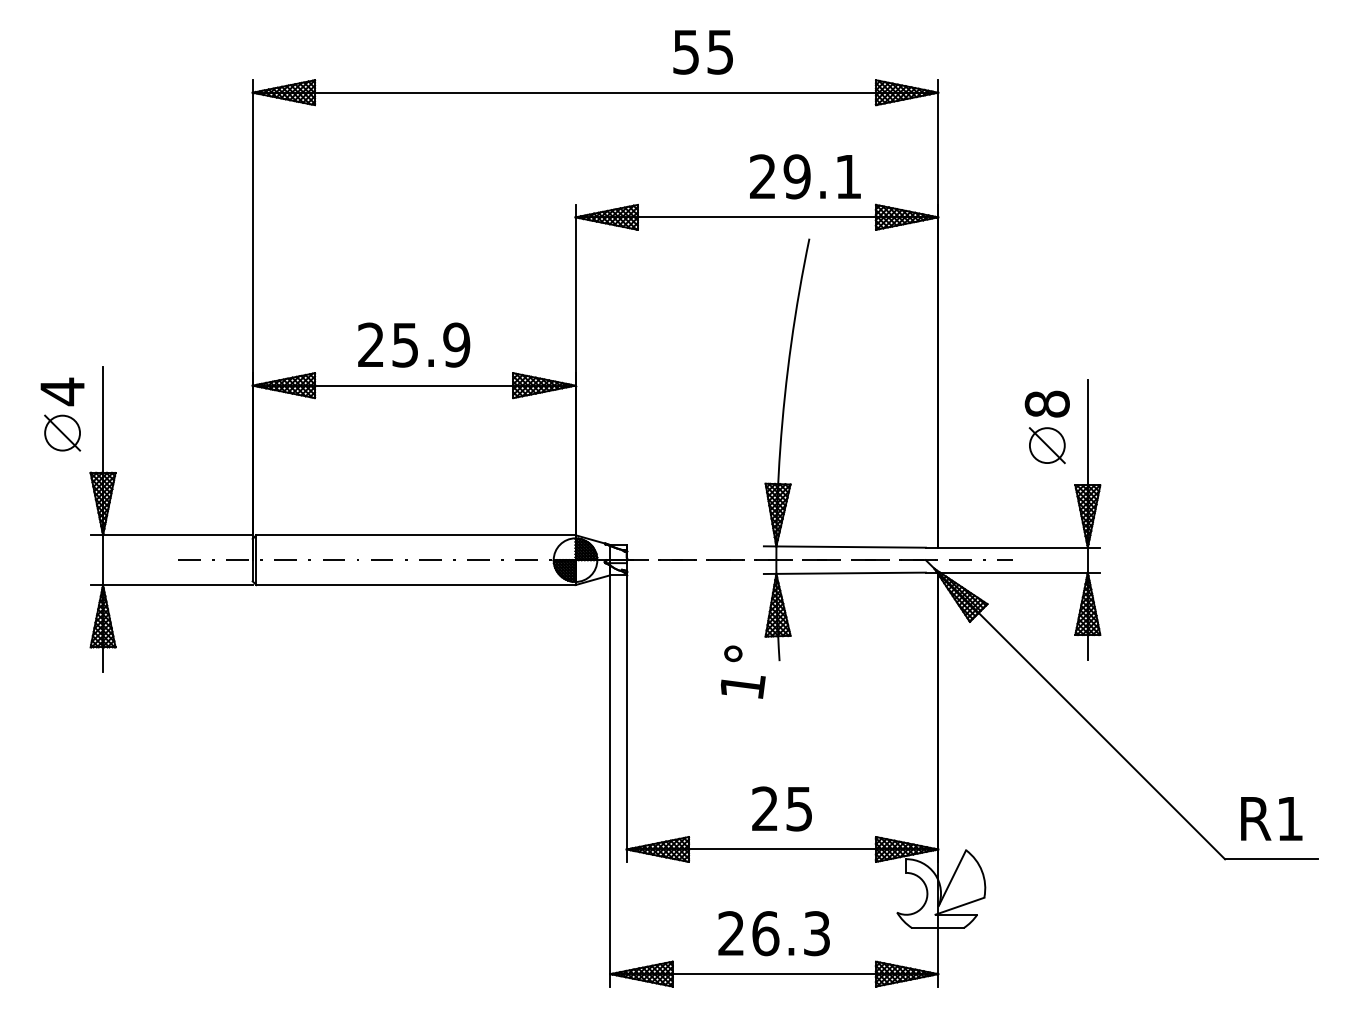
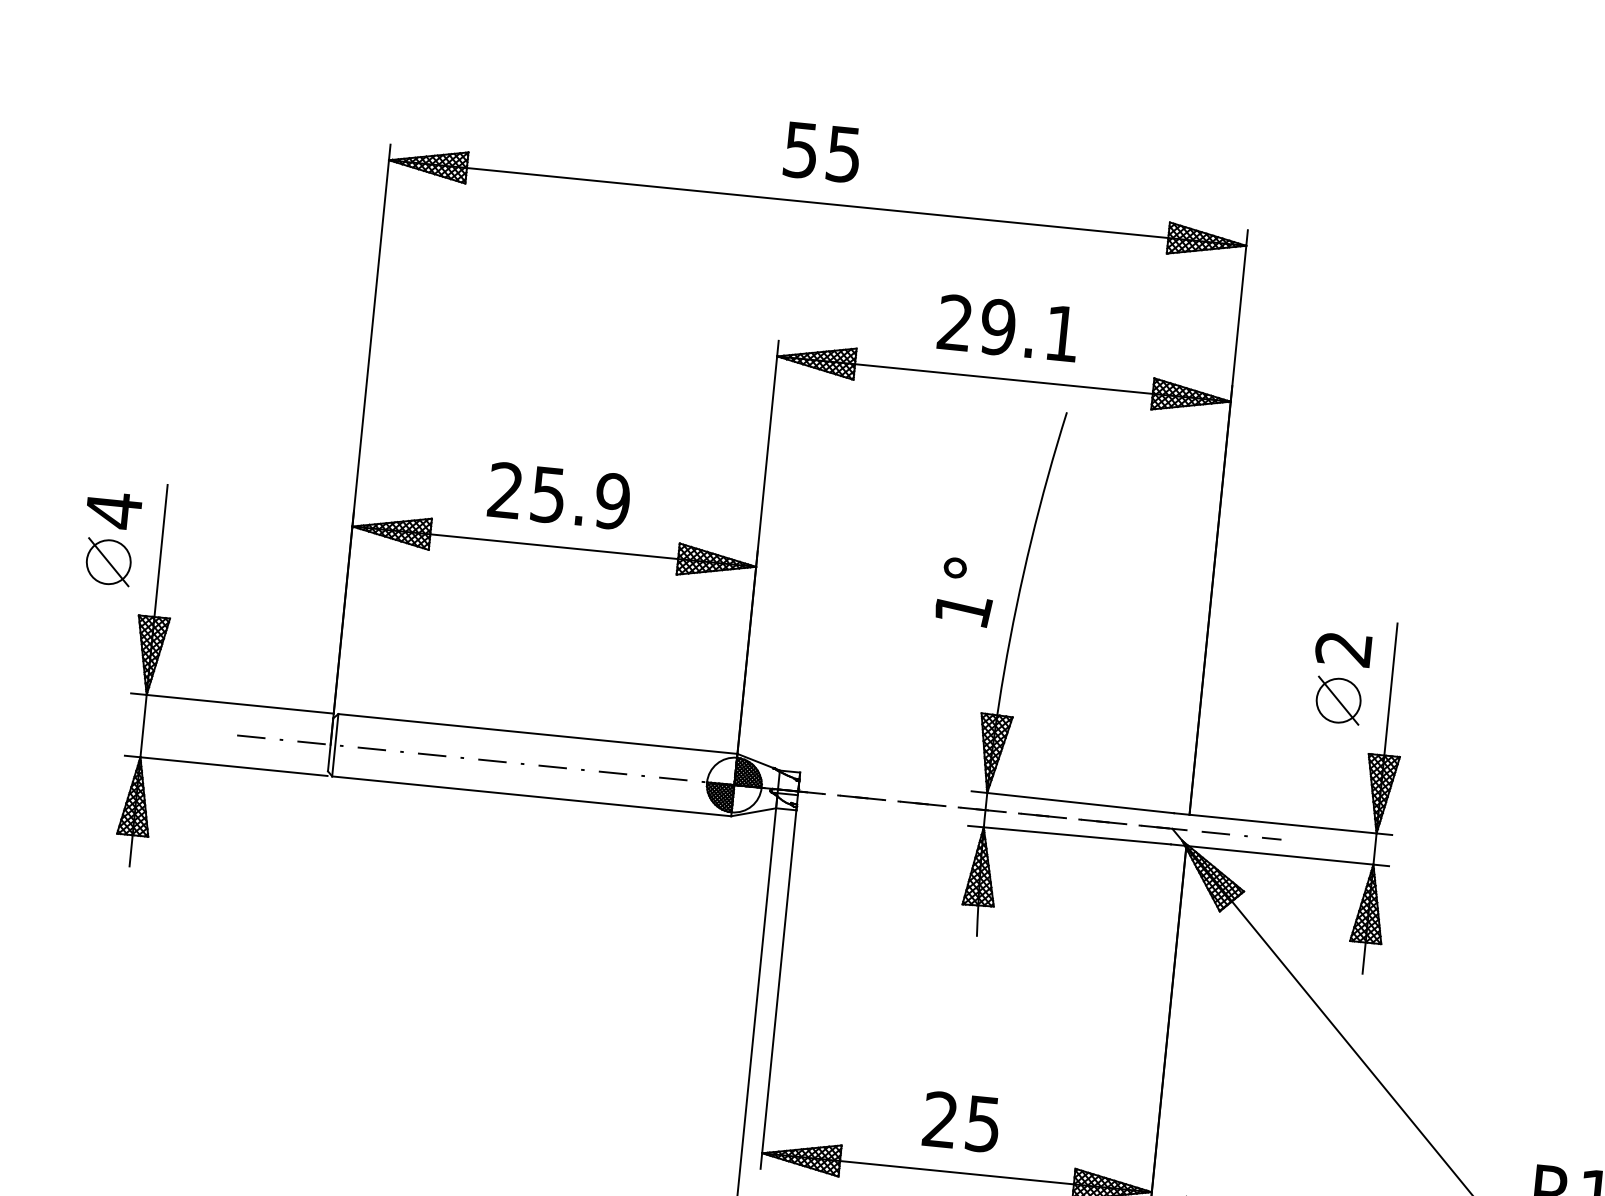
text: (702, 52) -> (821, 152), moved
text: (805, 176) -> (1008, 327), moved
text: (1046, 403) -> (1342, 647), 8 -> 2
text: (743, 671) -> (965, 591), moved

